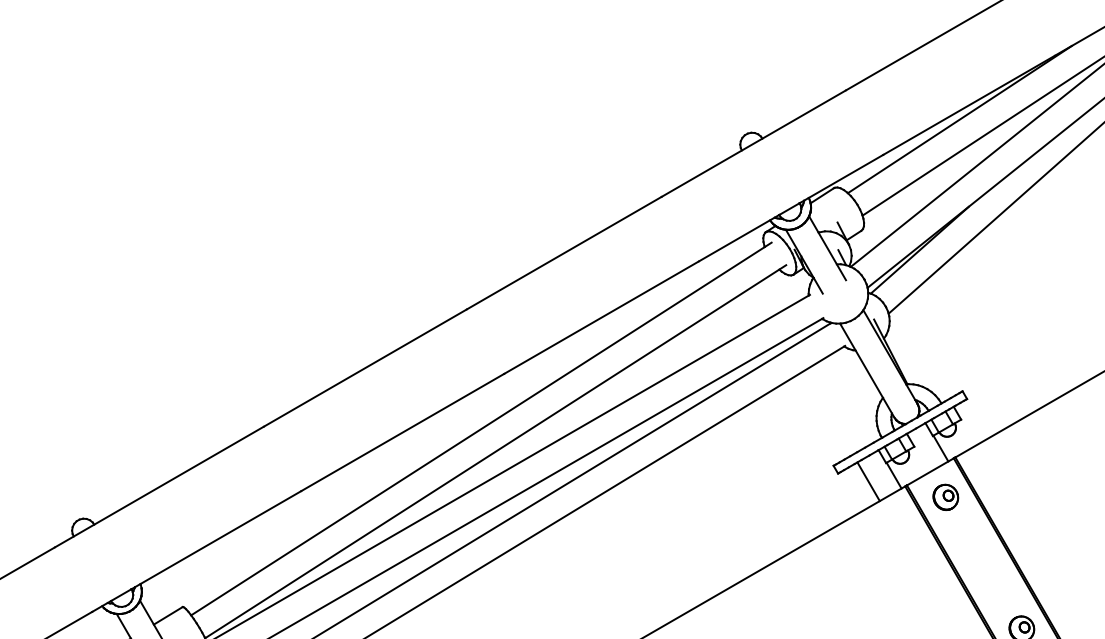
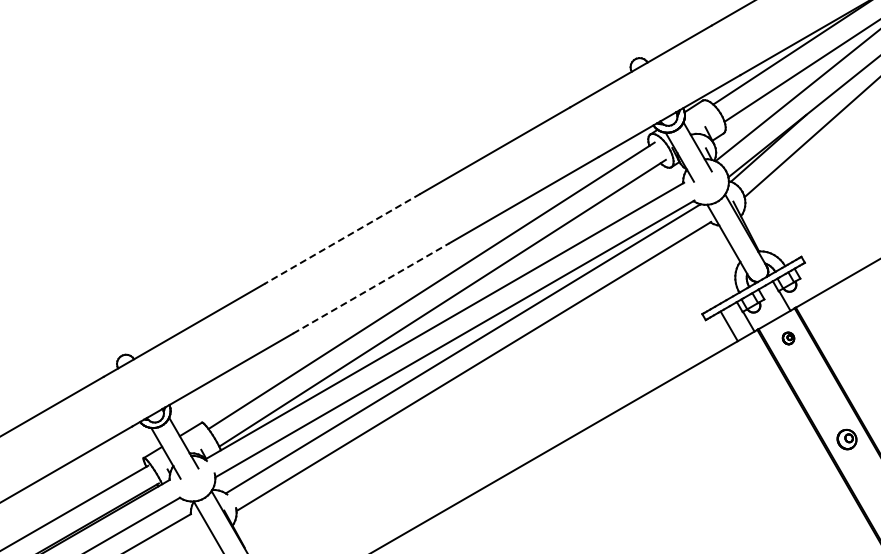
line: (365, 368) -> (342, 239), solid -> dashed
line: (403, 432) -> (371, 288), solid -> dashed
part: (945, 497) -> (788, 338), size x0.6

